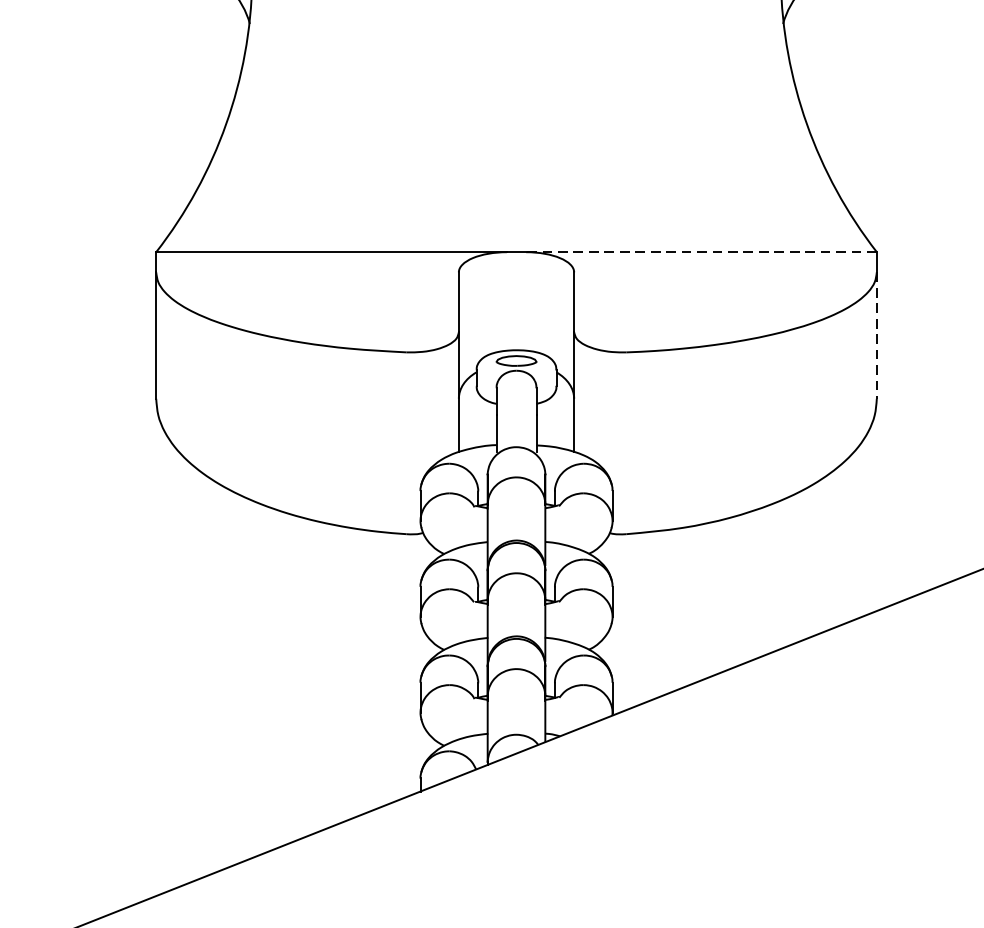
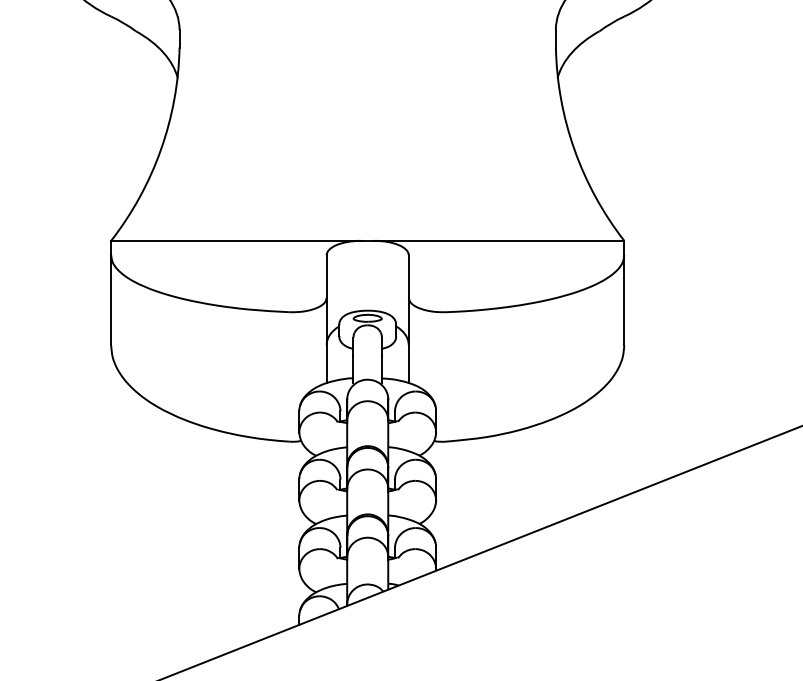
line: (701, 251) -> (499, 240), dashed -> solid
line: (877, 335) -> (624, 300), dashed -> solid

